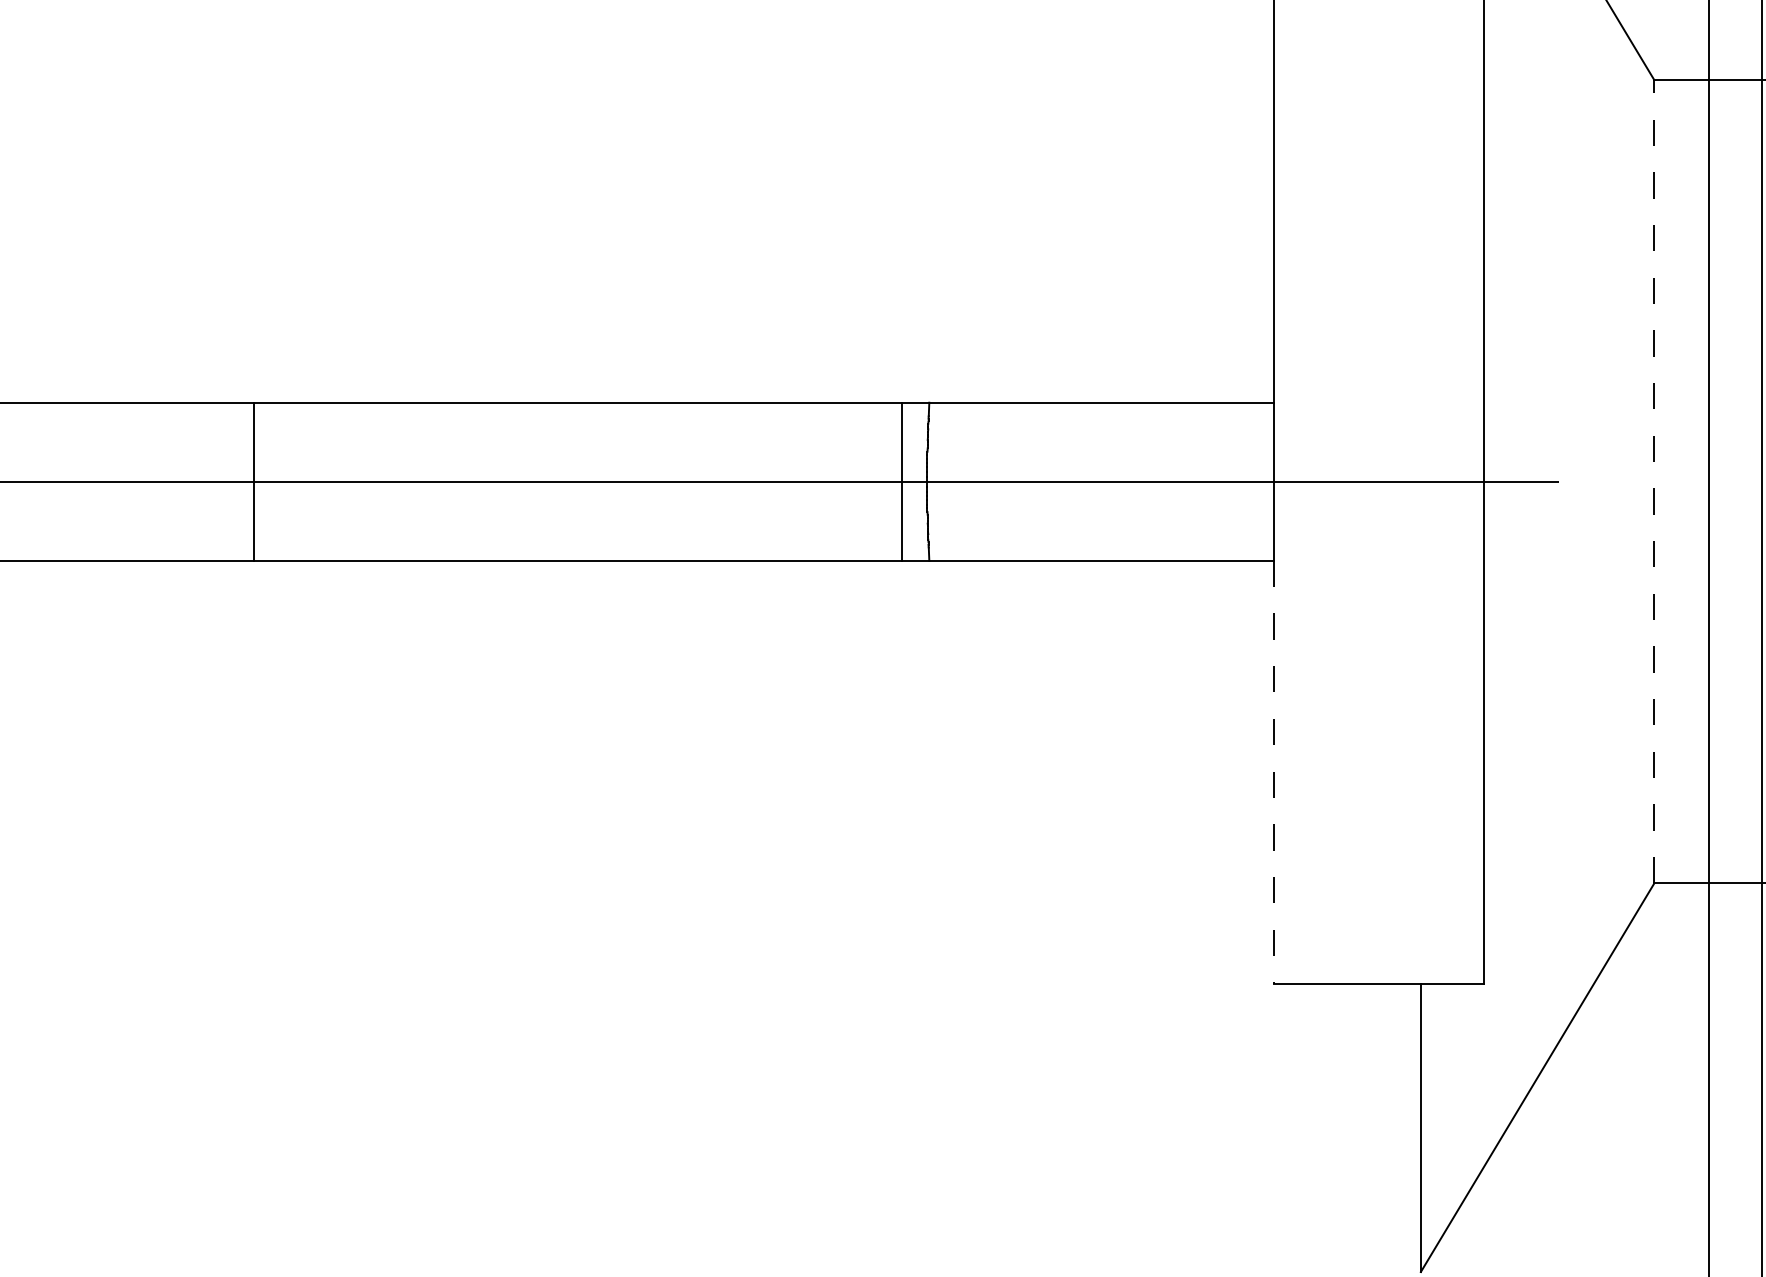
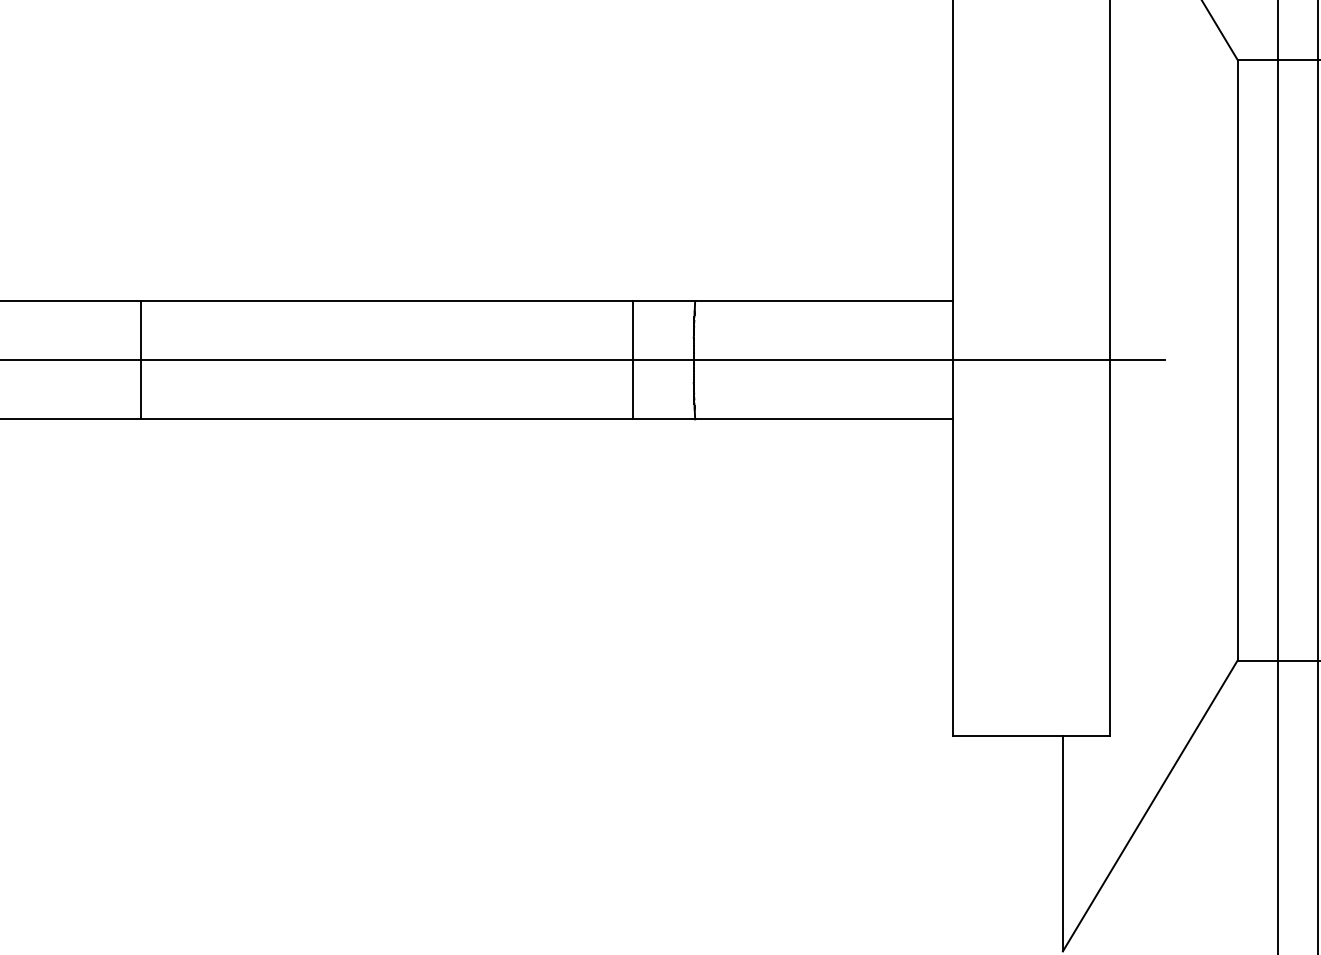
line: (254, 481) -> (140, 360), moved
line: (901, 481) -> (633, 360), moved
line: (1654, 481) -> (1237, 360), dashed -> solid
line: (1273, 772) -> (952, 577), dashed -> solid

